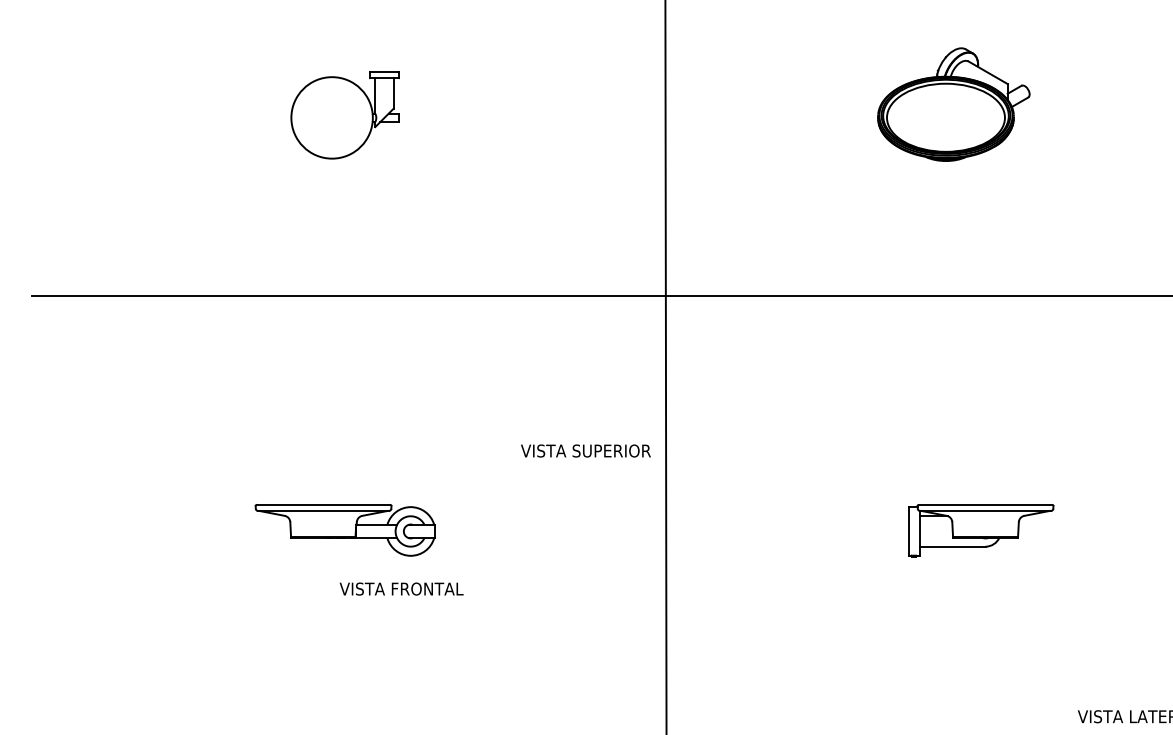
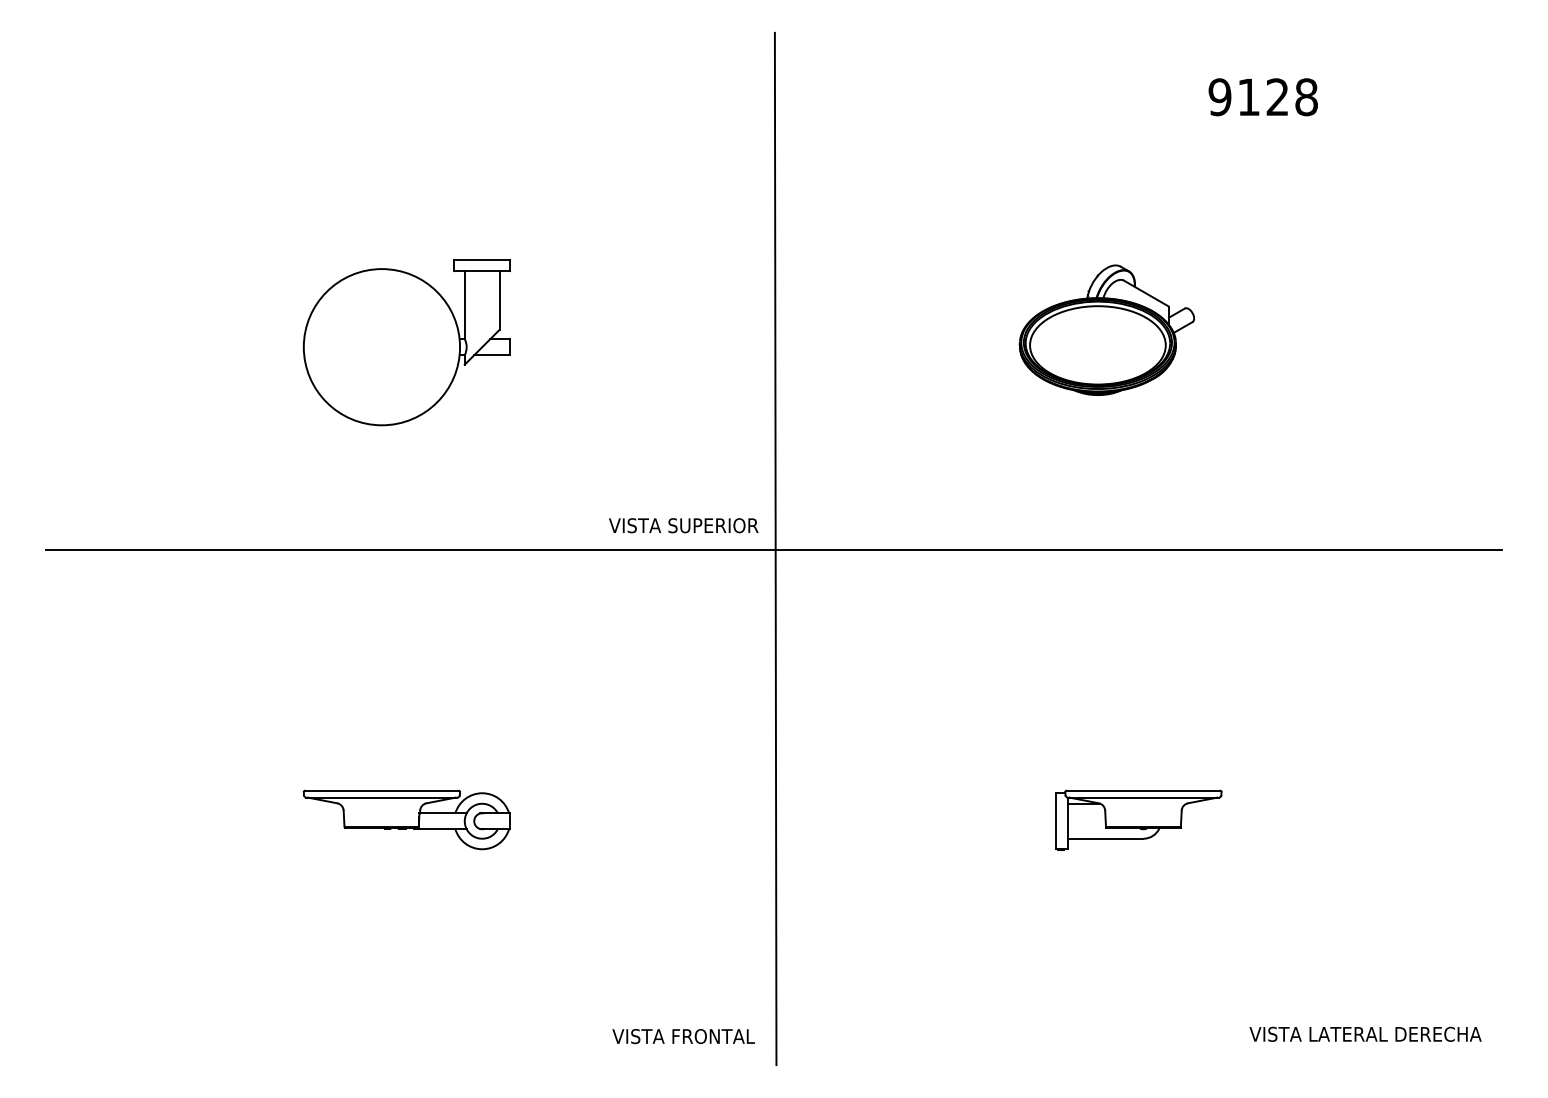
part: (344, 115) -> (406, 342), size x1.67
text: (585, 450) -> (683, 525), moved
text: (401, 589) -> (683, 1036), moved

